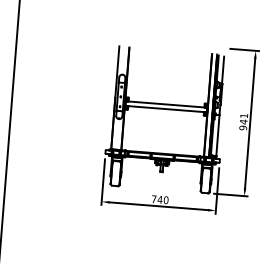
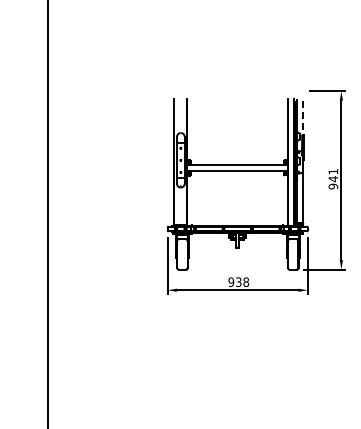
line: (223, 70) -> (303, 118), solid -> dashed
text: (159, 200) -> (238, 282), 740 -> 938

